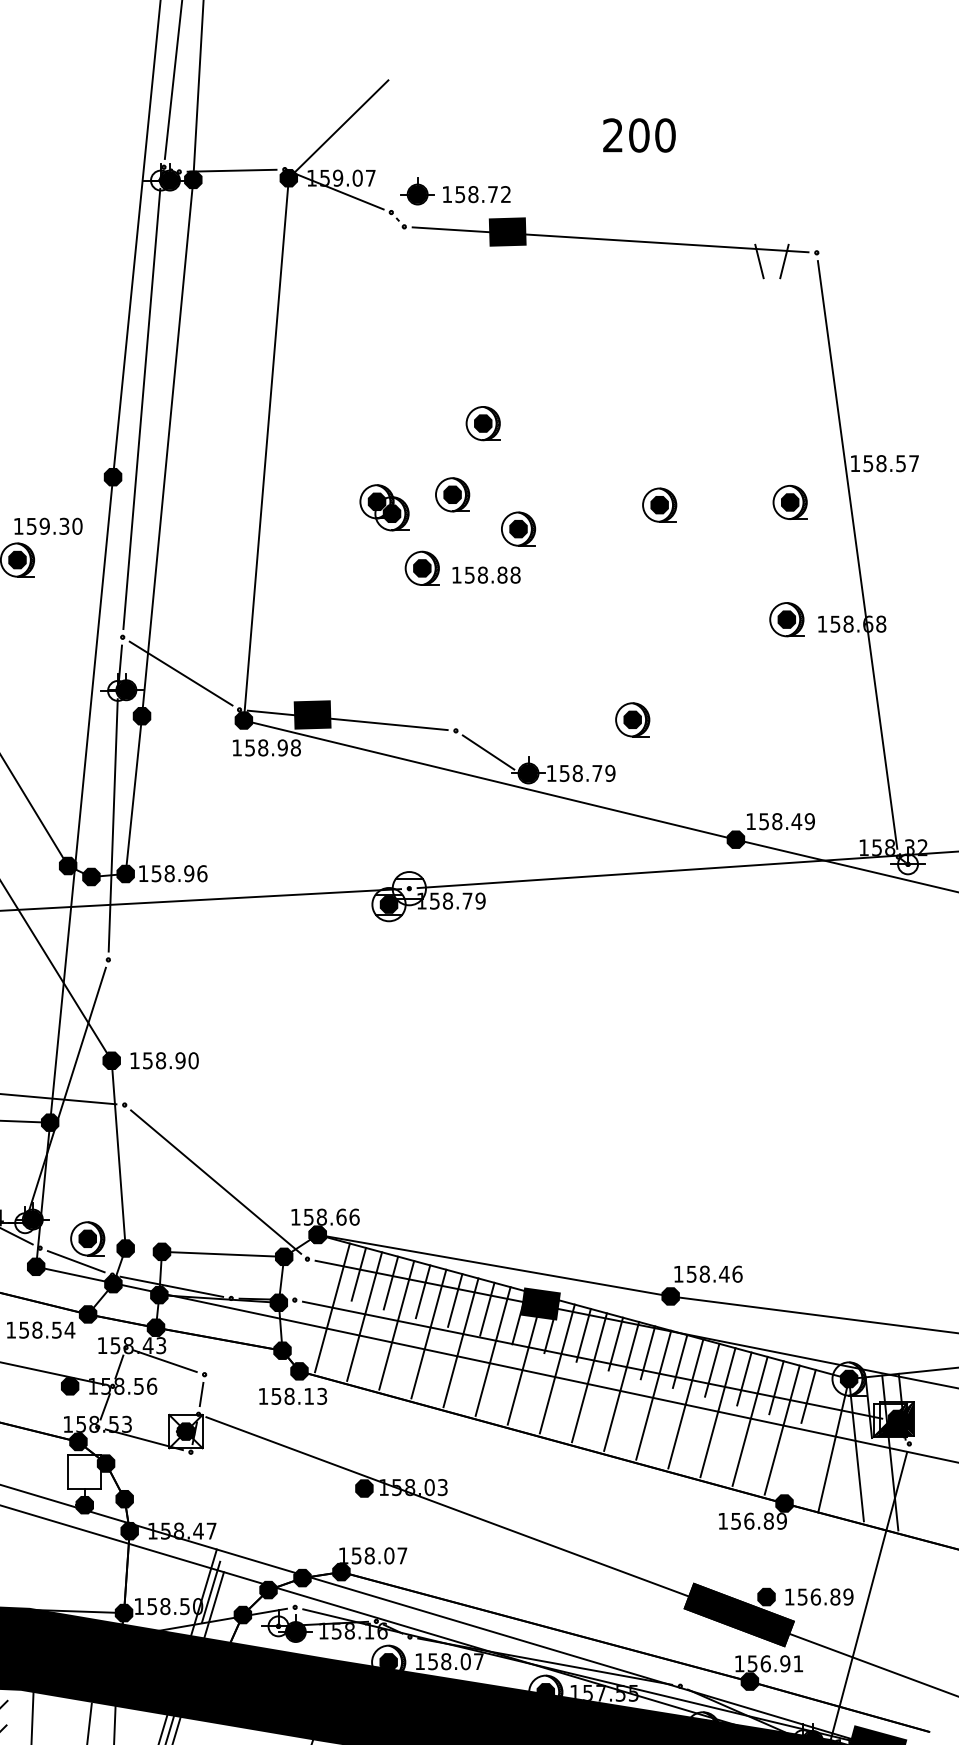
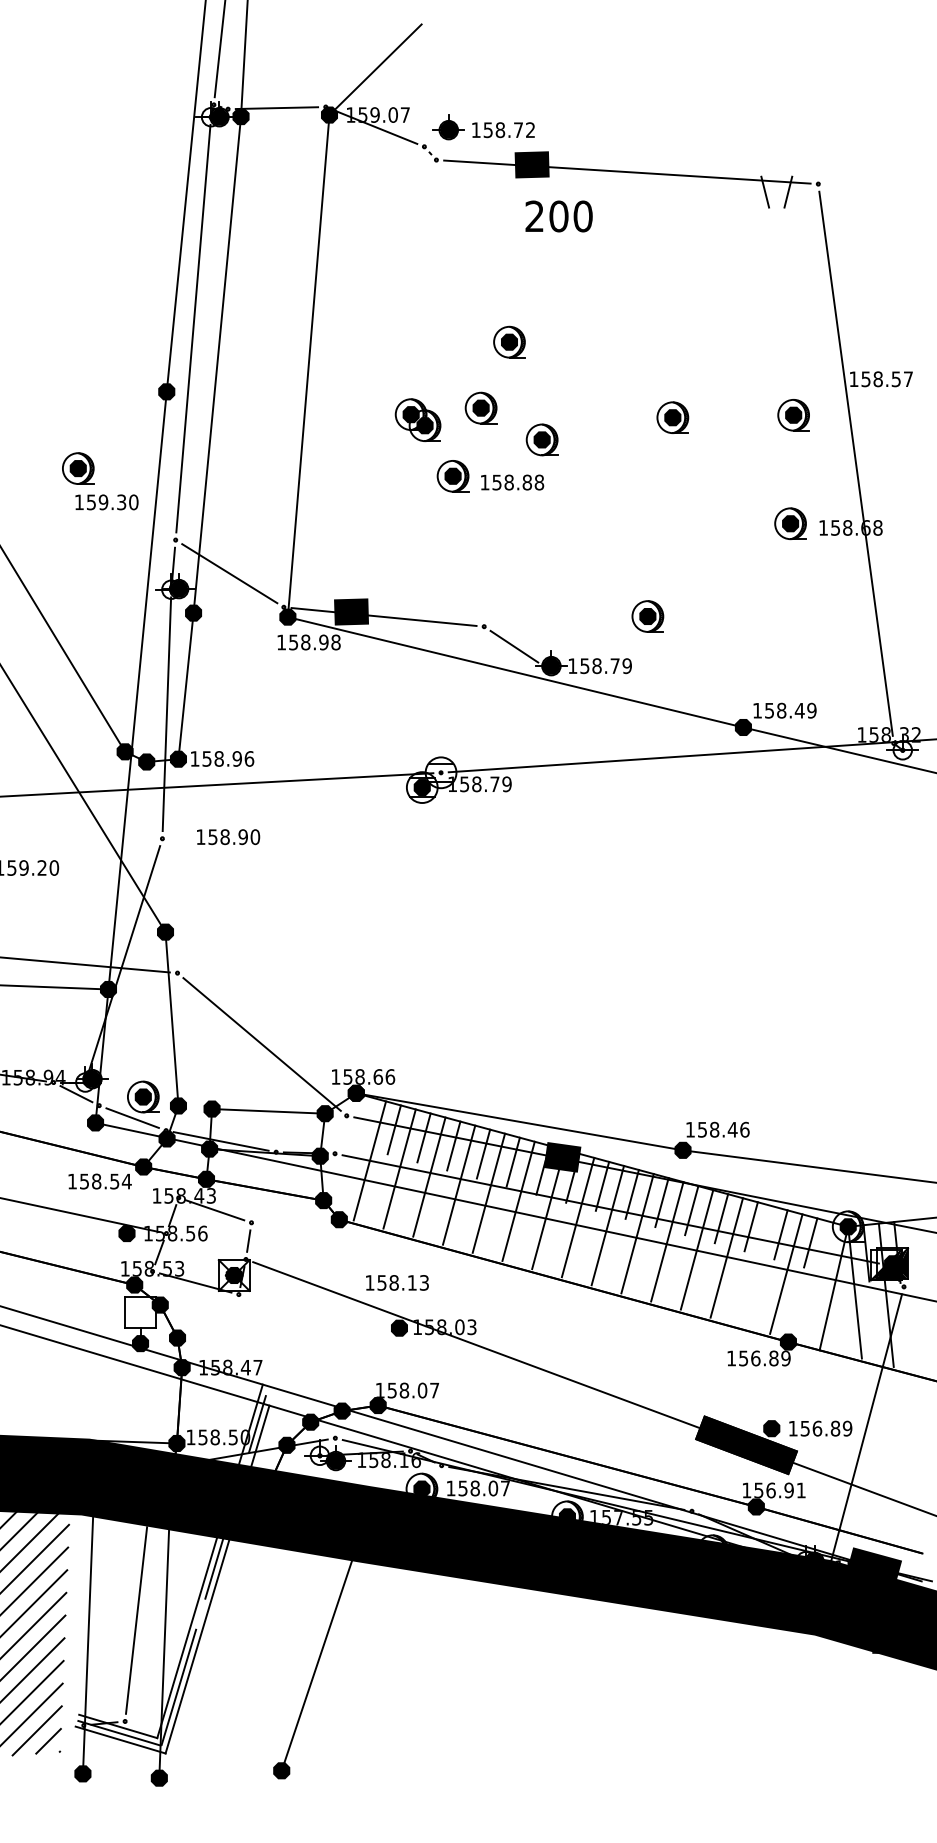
text: (638, 135) -> (558, 216), moved
text: (47, 526) -> (106, 502), moved
text: (164, 1061) -> (228, 837), moved
text: (293, 1395) -> (397, 1282), moved
line: (750, 1420) -> (756, 1265), removed

